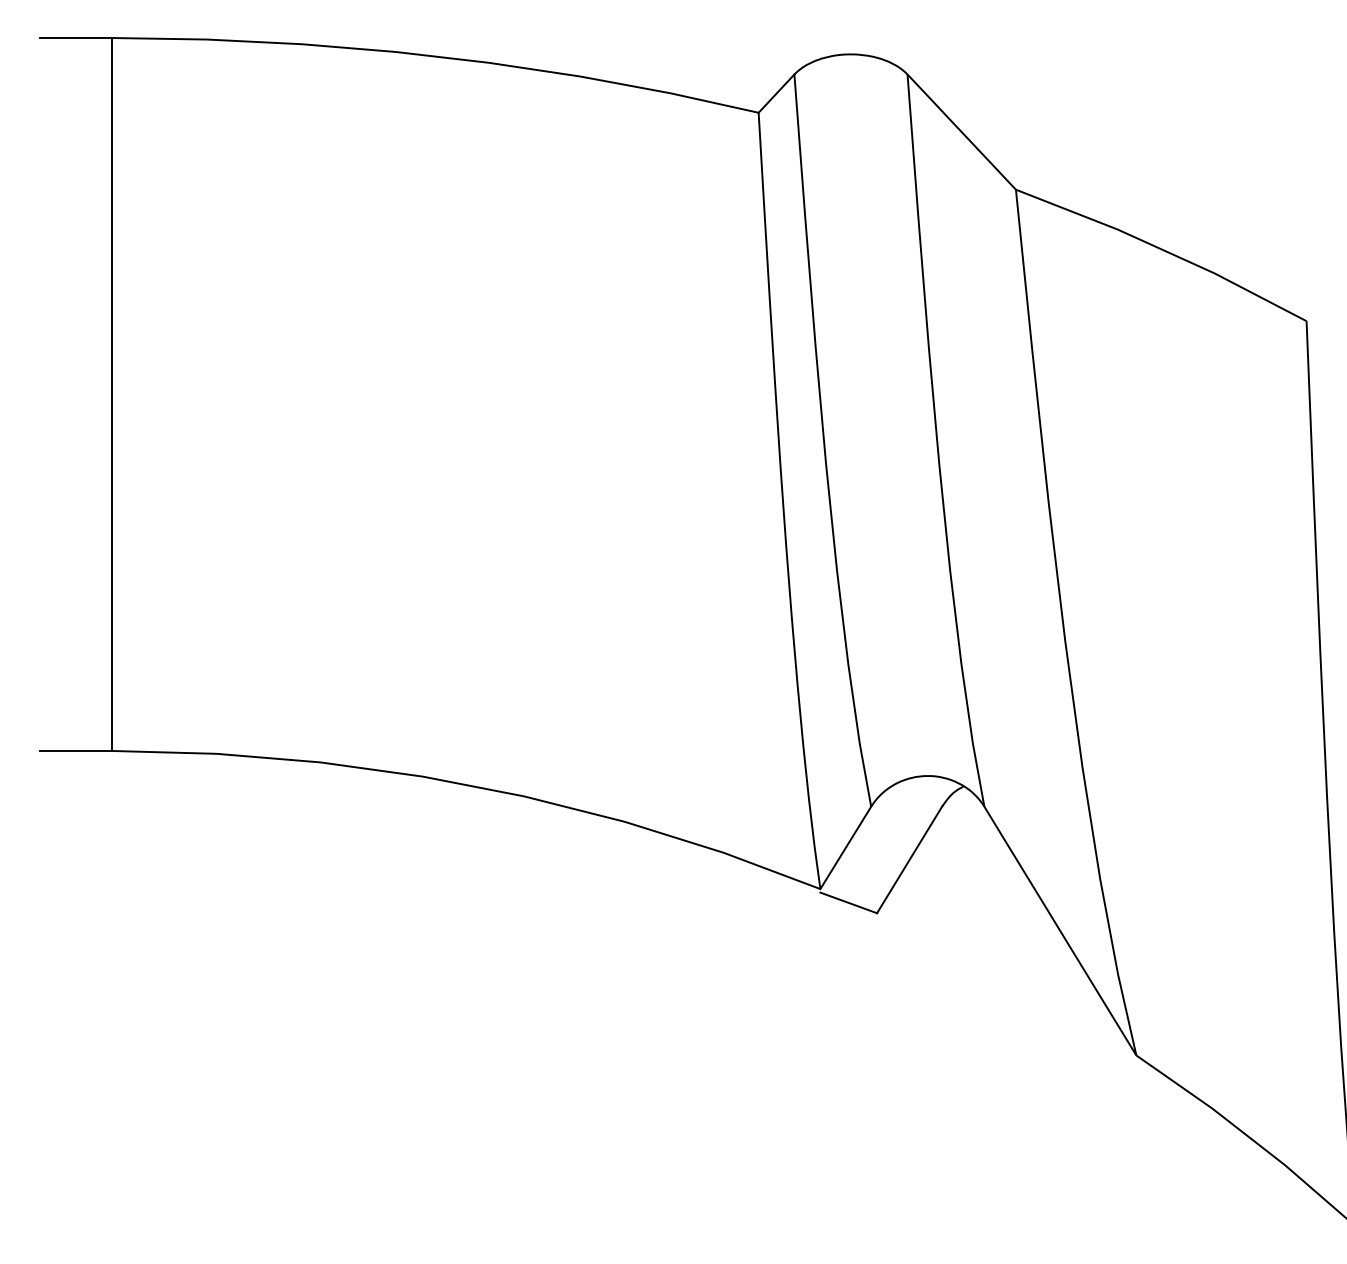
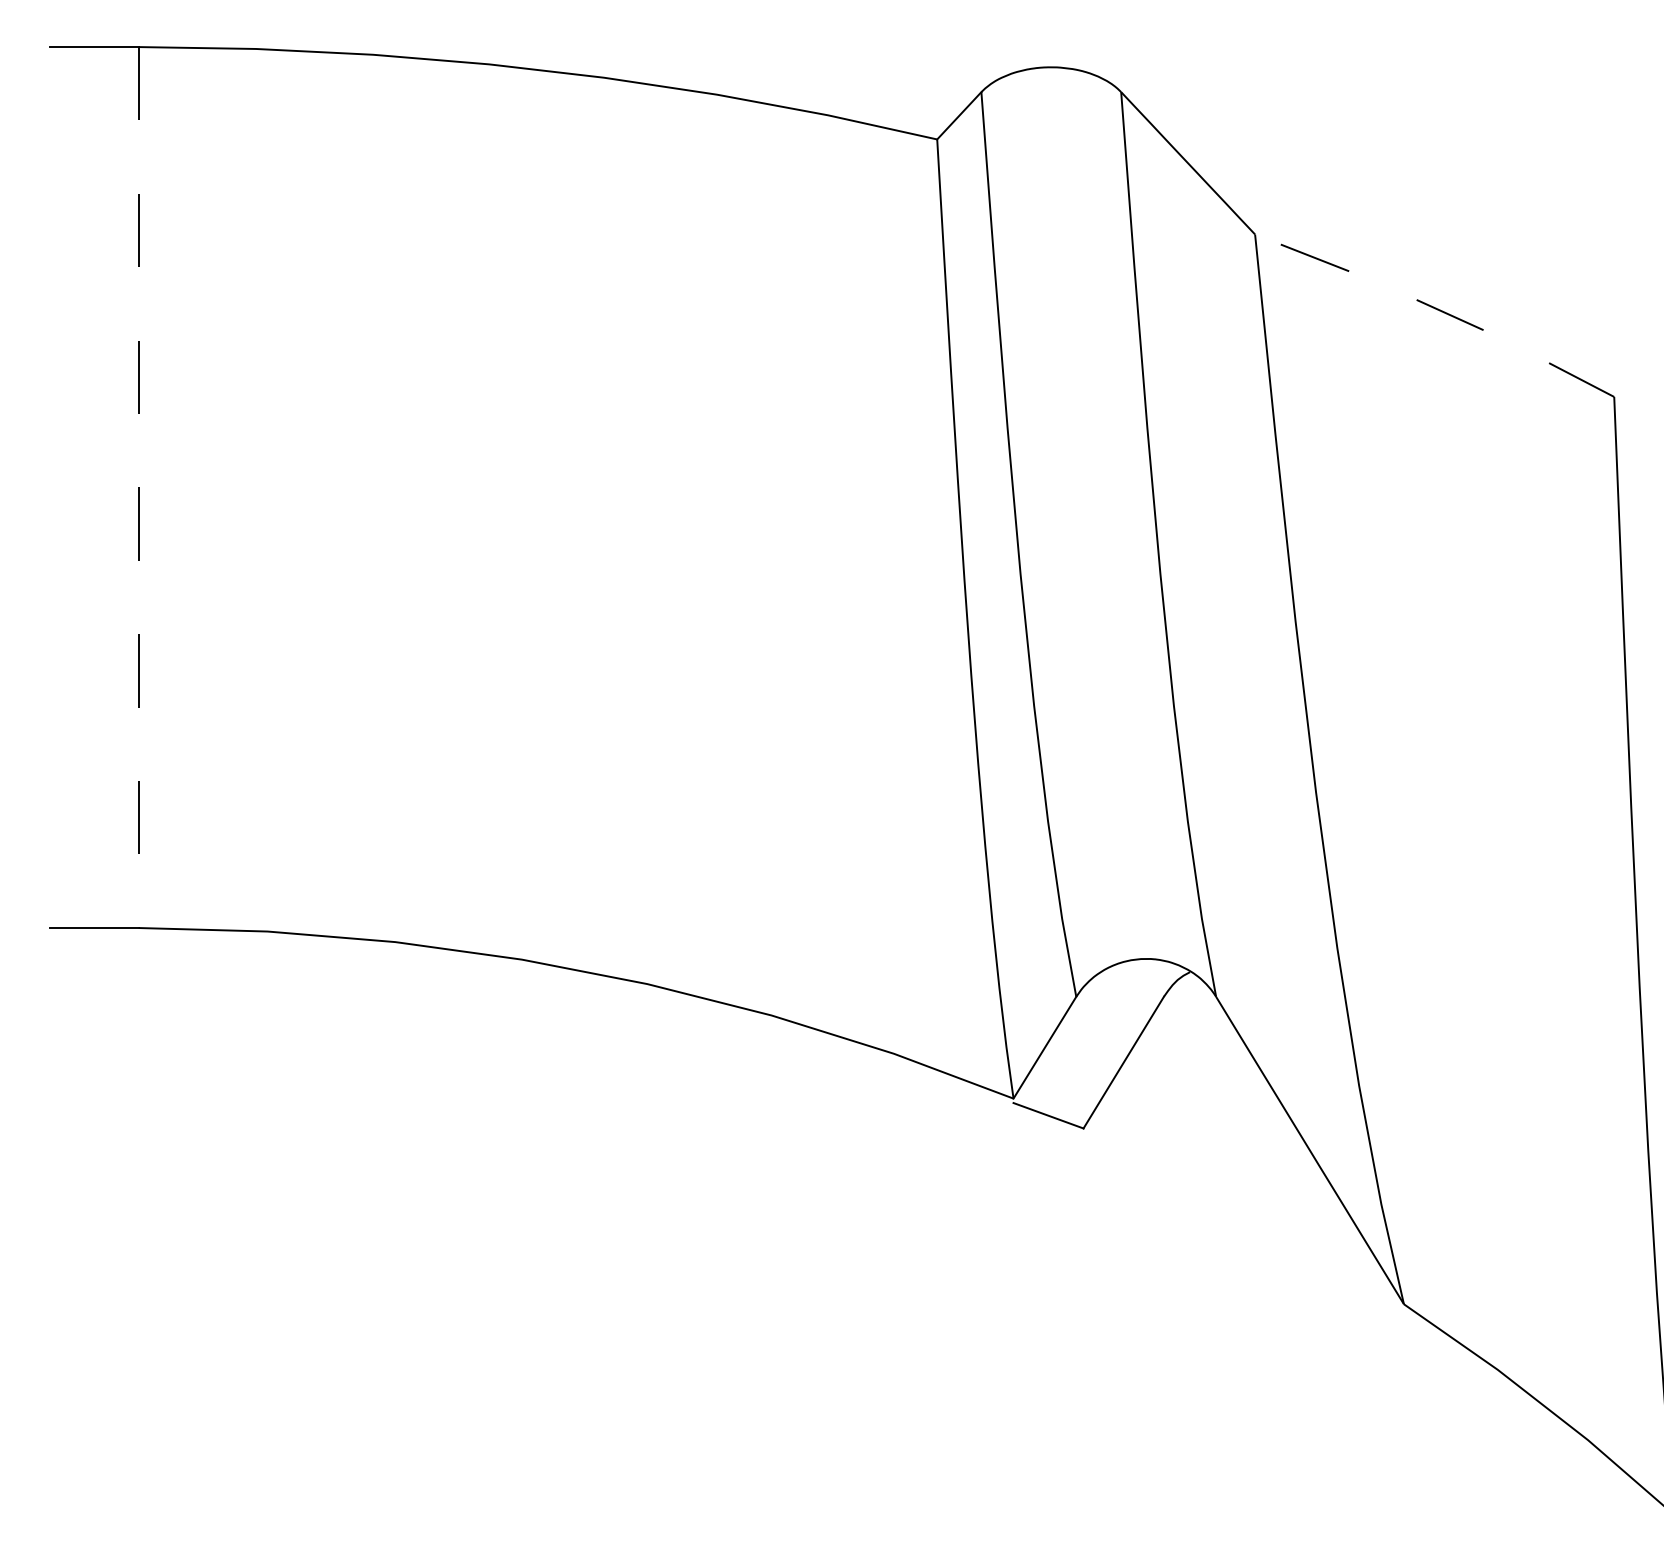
line: (1162, 250) -> (1436, 309), solid -> dashed
line: (112, 395) -> (138, 488), solid -> dashed

